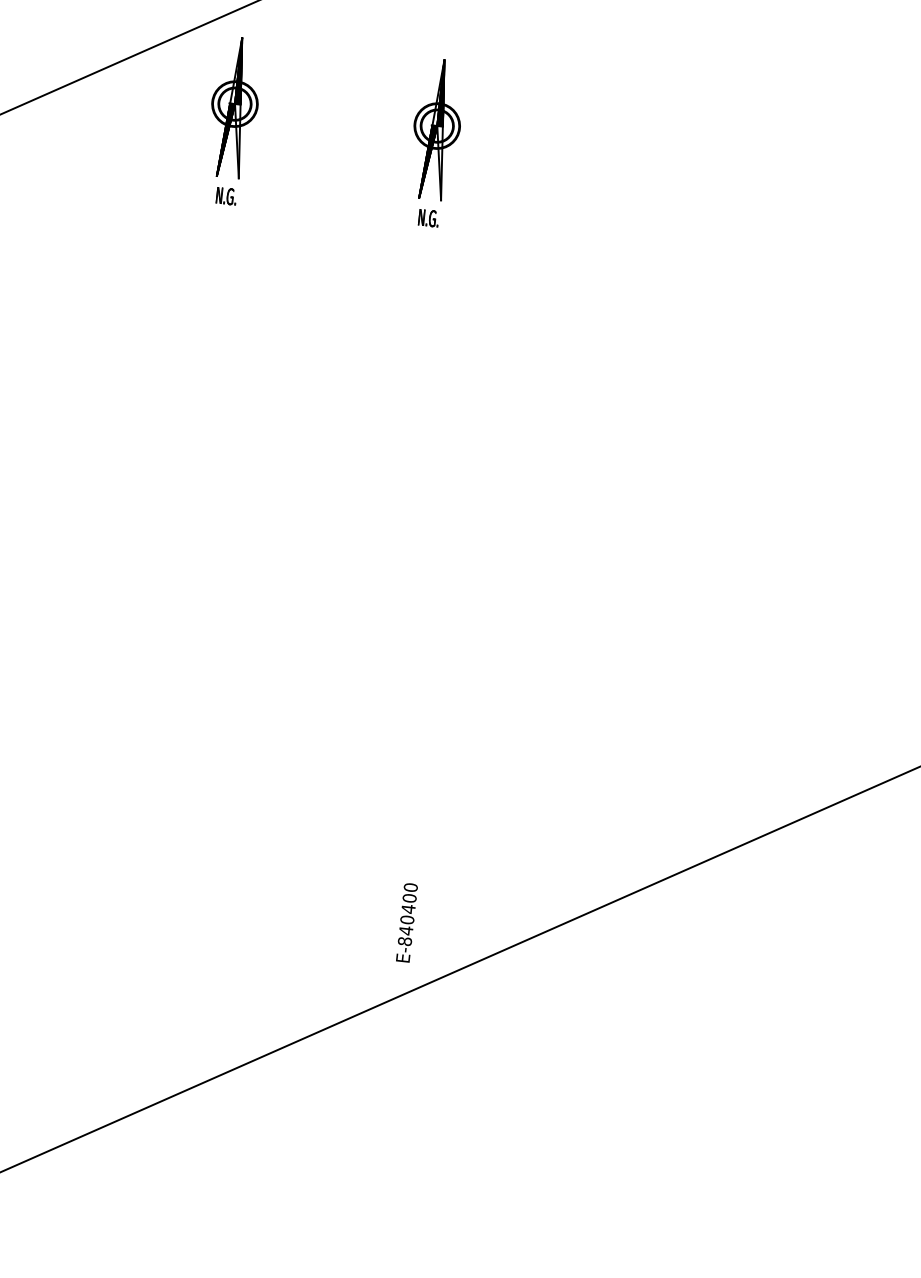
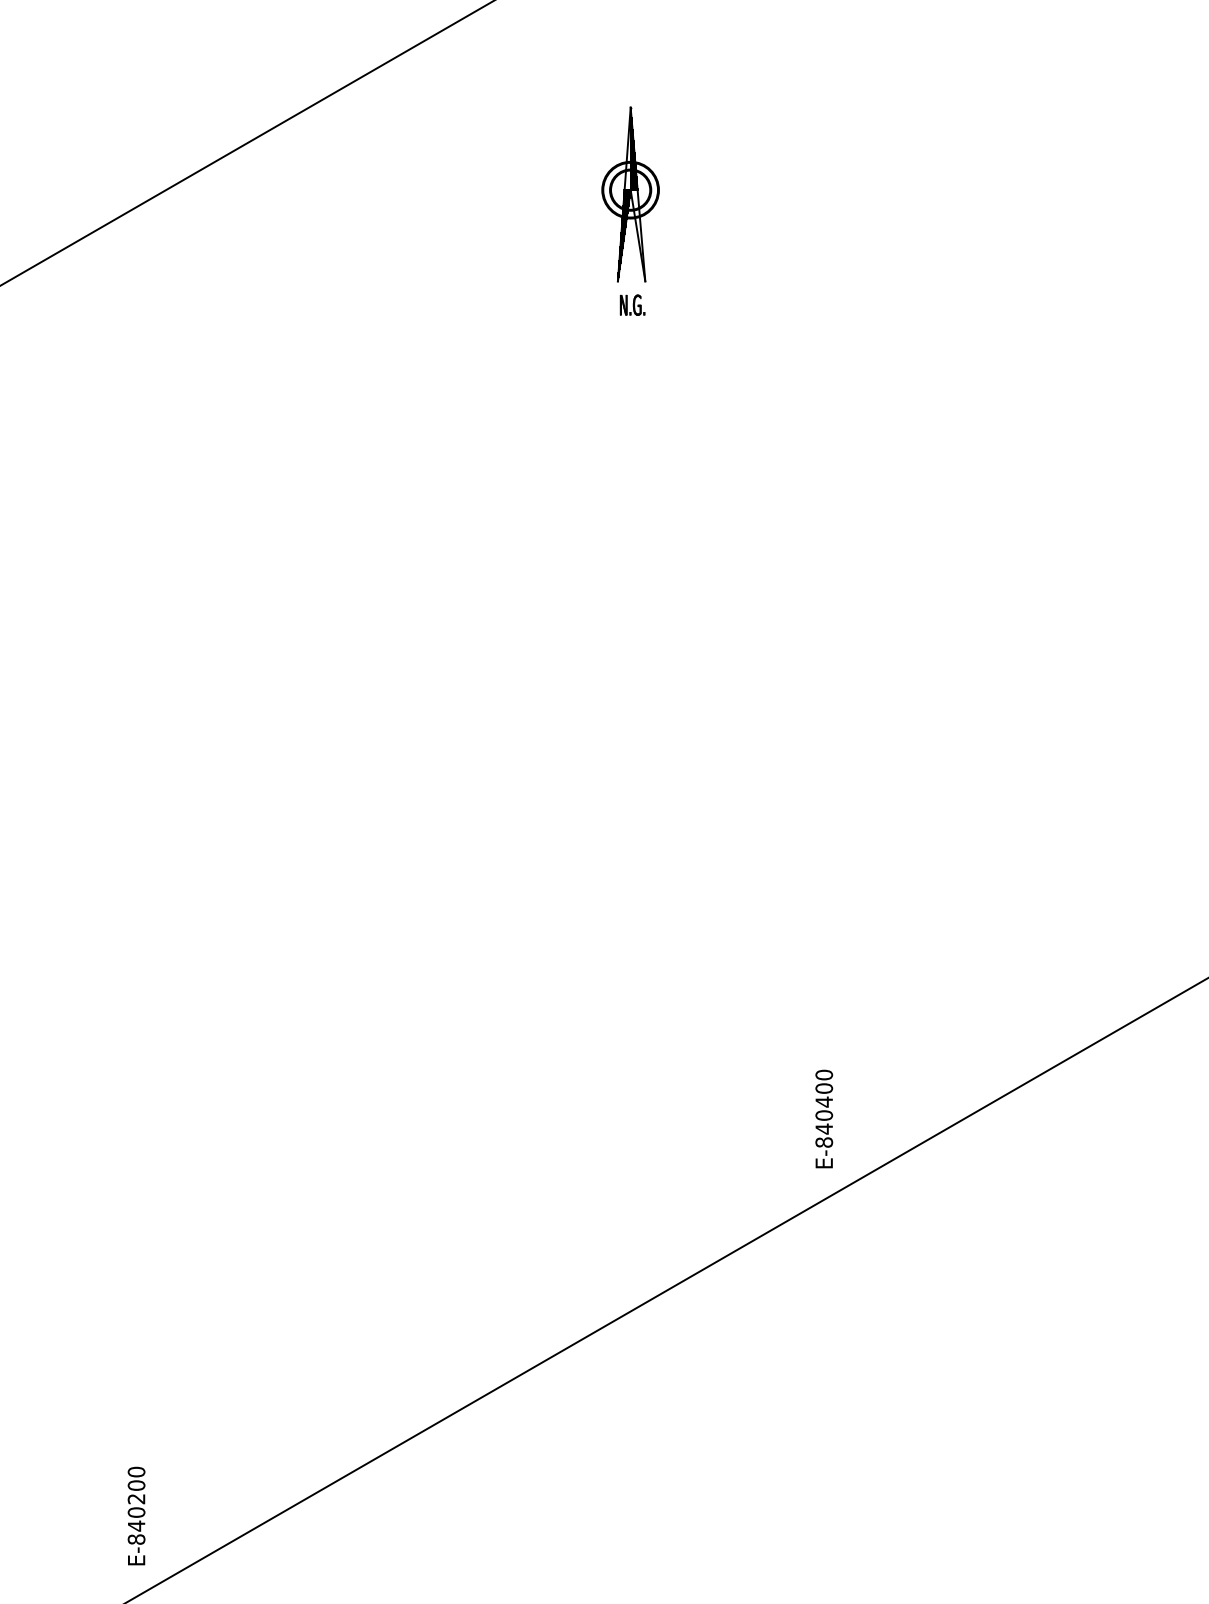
part: (233, 120) -> (377, 210), removed
text: (407, 922) -> (824, 1118), moved

